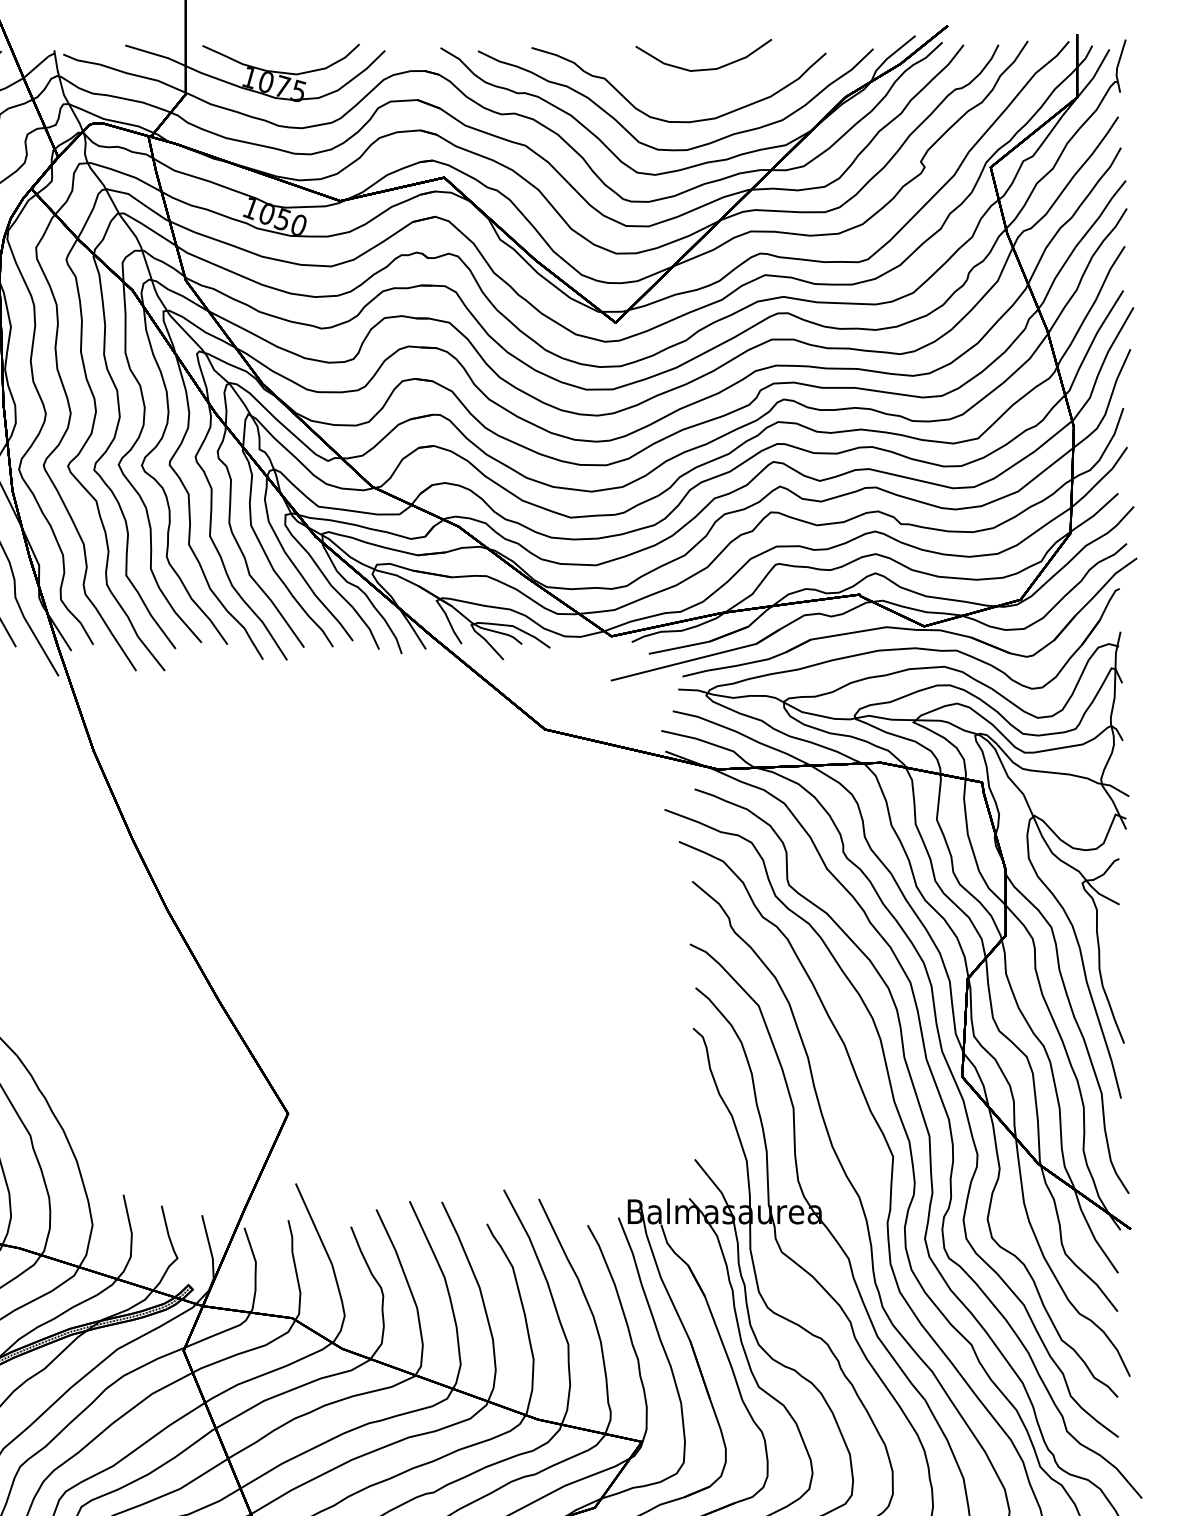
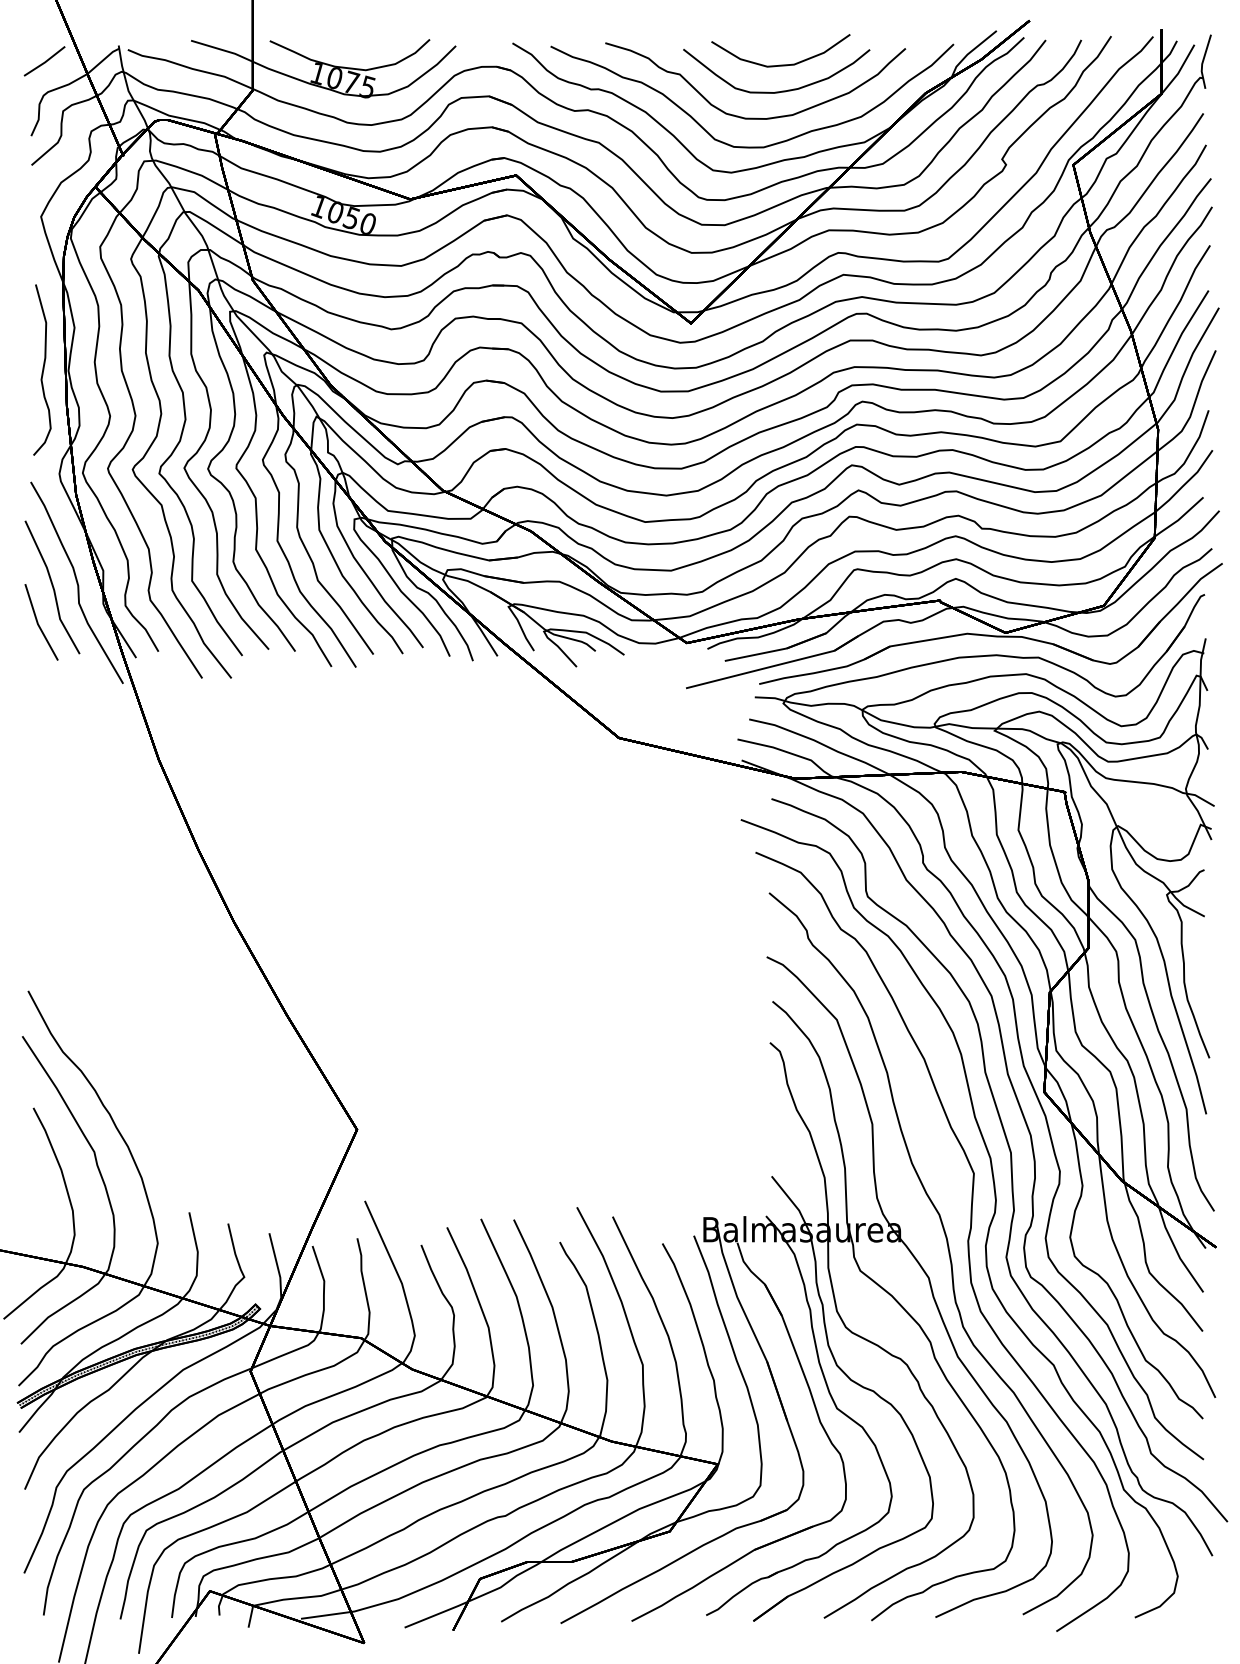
part: (705, 94) -> (782, 90), added

